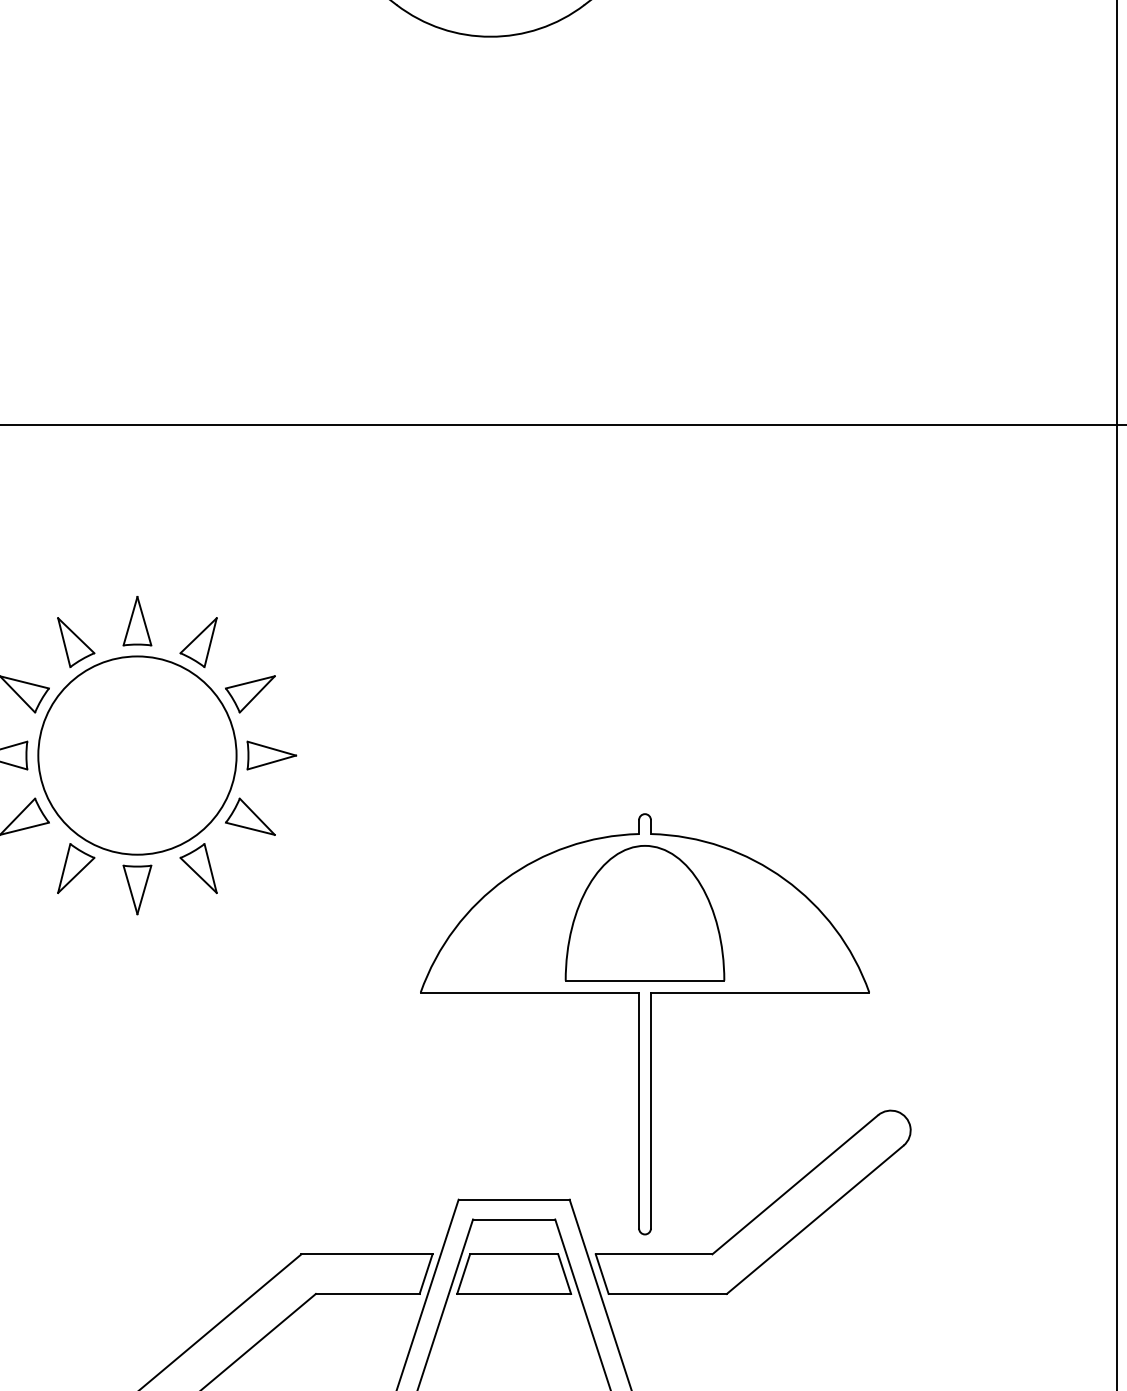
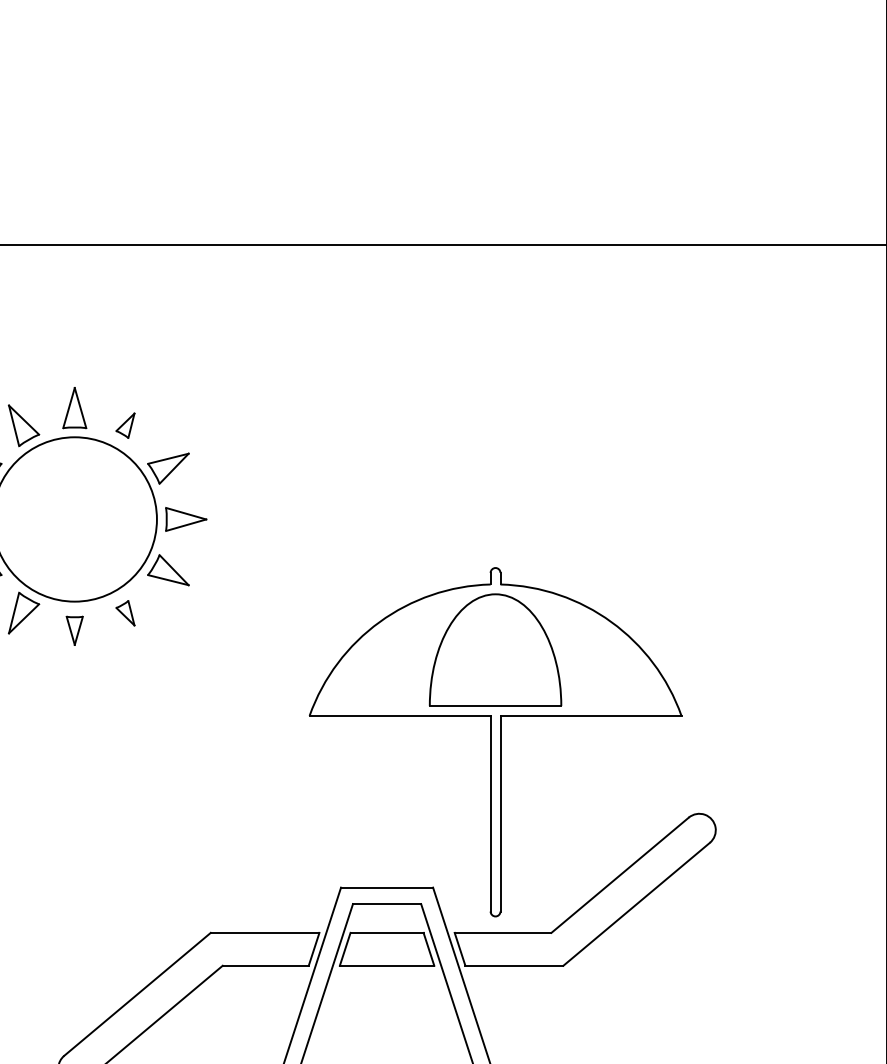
part: (198, 642) -> (125, 425), size x0.6
part: (198, 868) -> (125, 613), size x0.6
part: (137, 889) -> (74, 630), size x0.7

